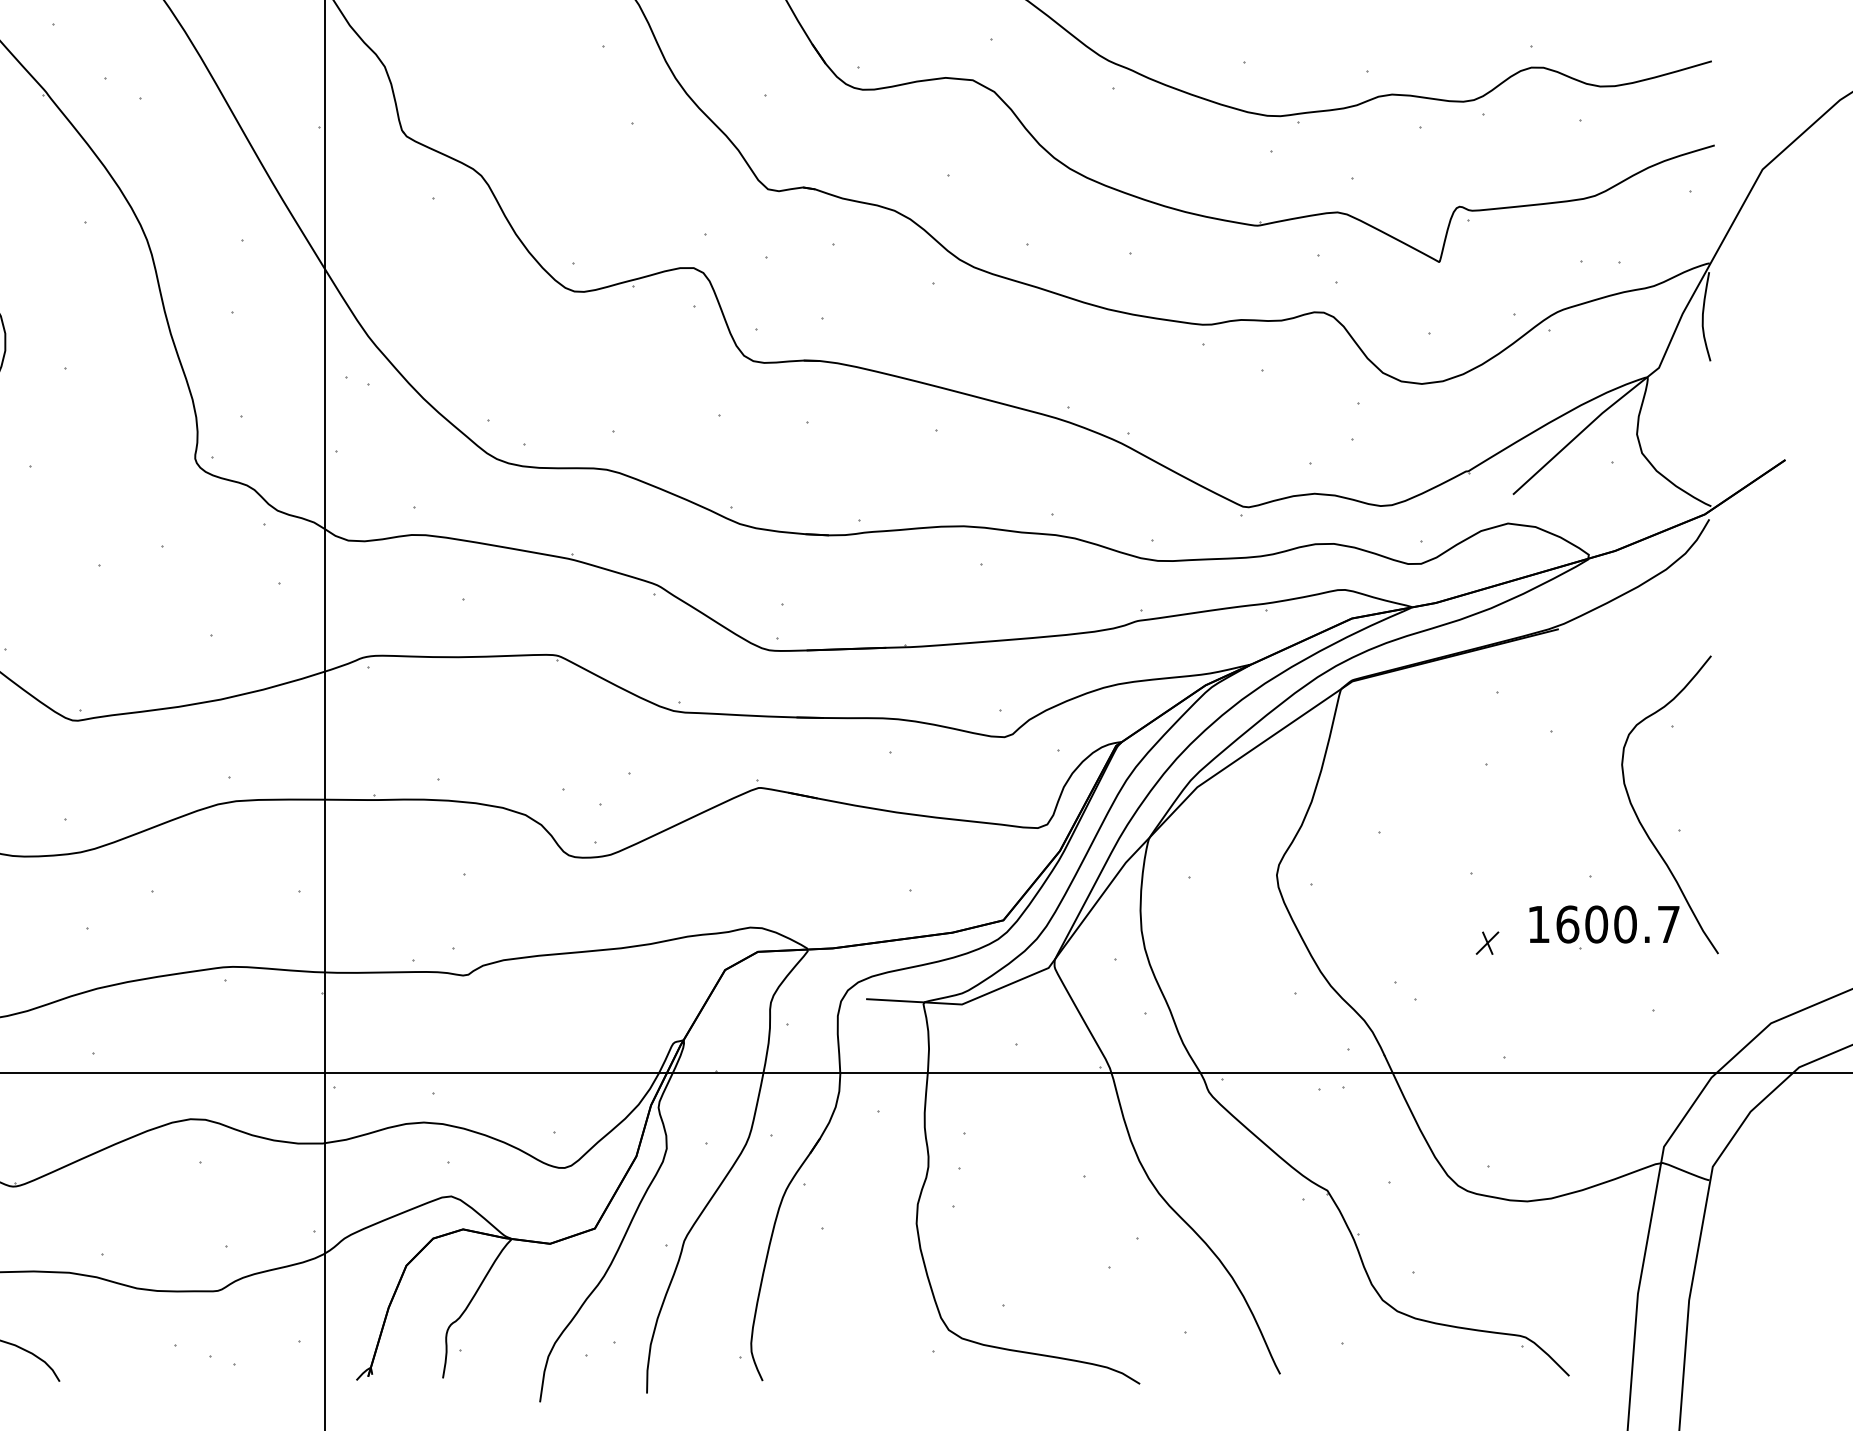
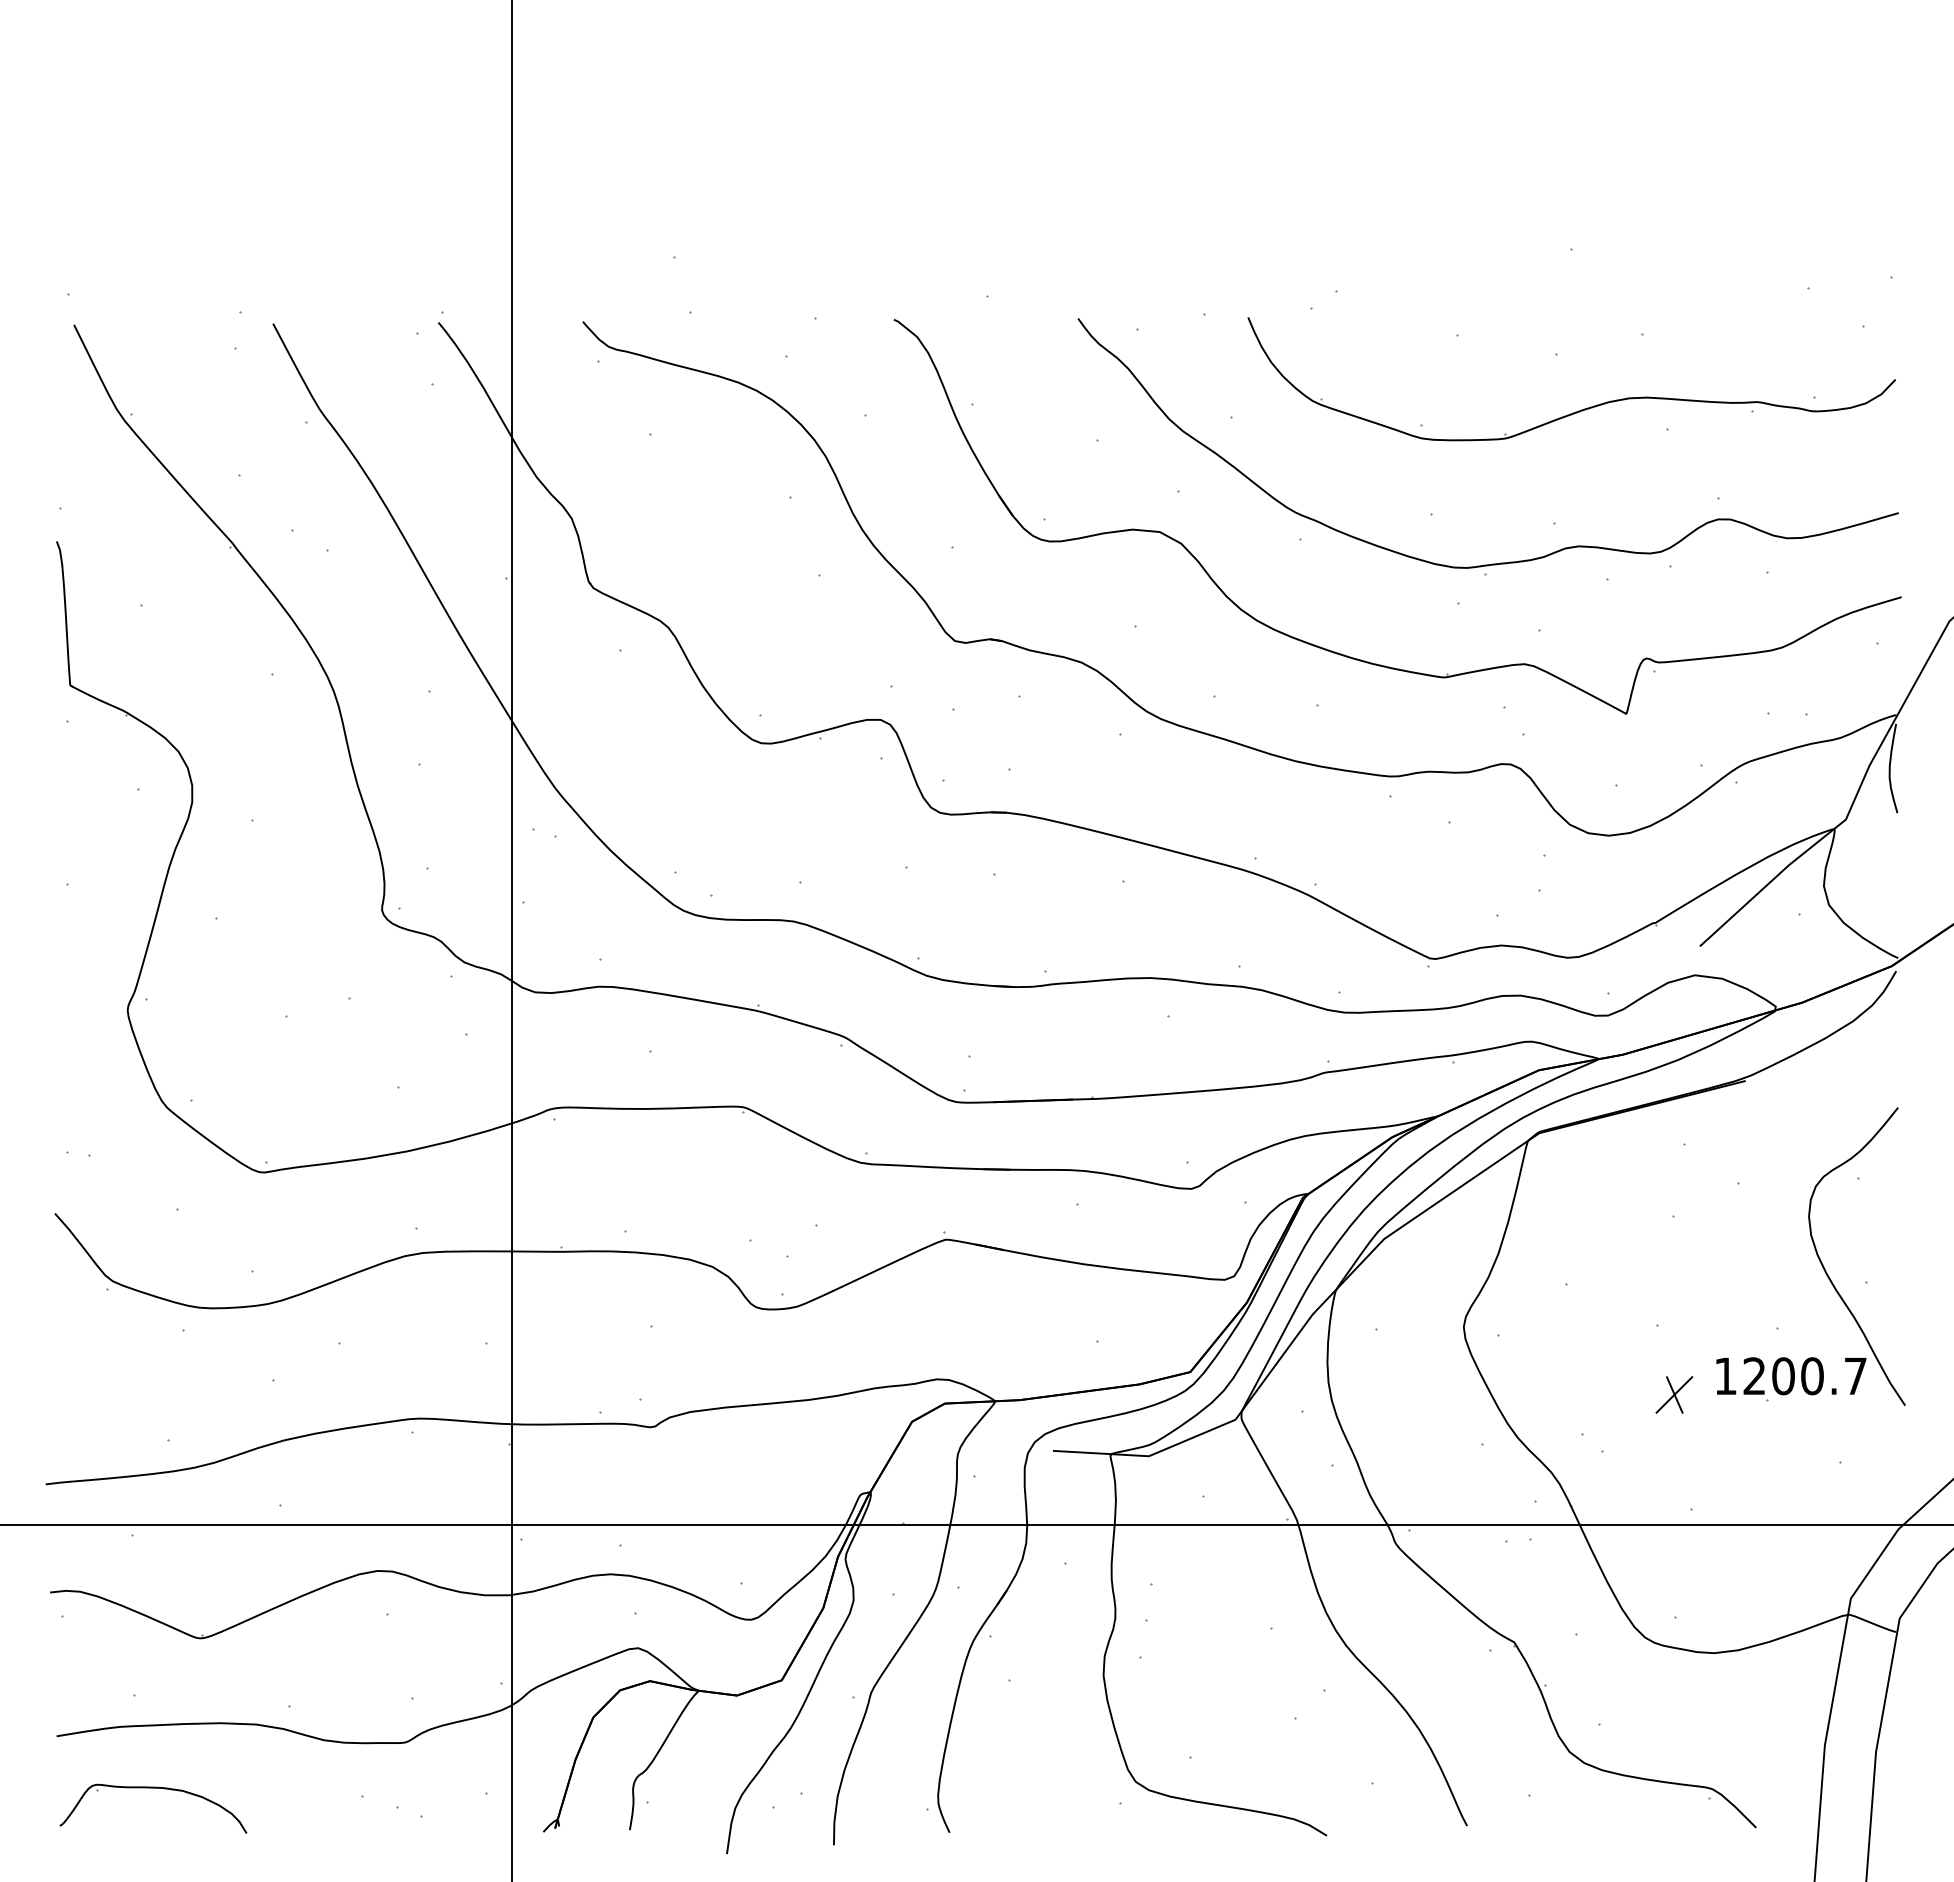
text: (1567, 924) -> (1754, 1376), 1600.7 -> 1200.7
part: (1487, 942) -> (1674, 1394), size x1.67

